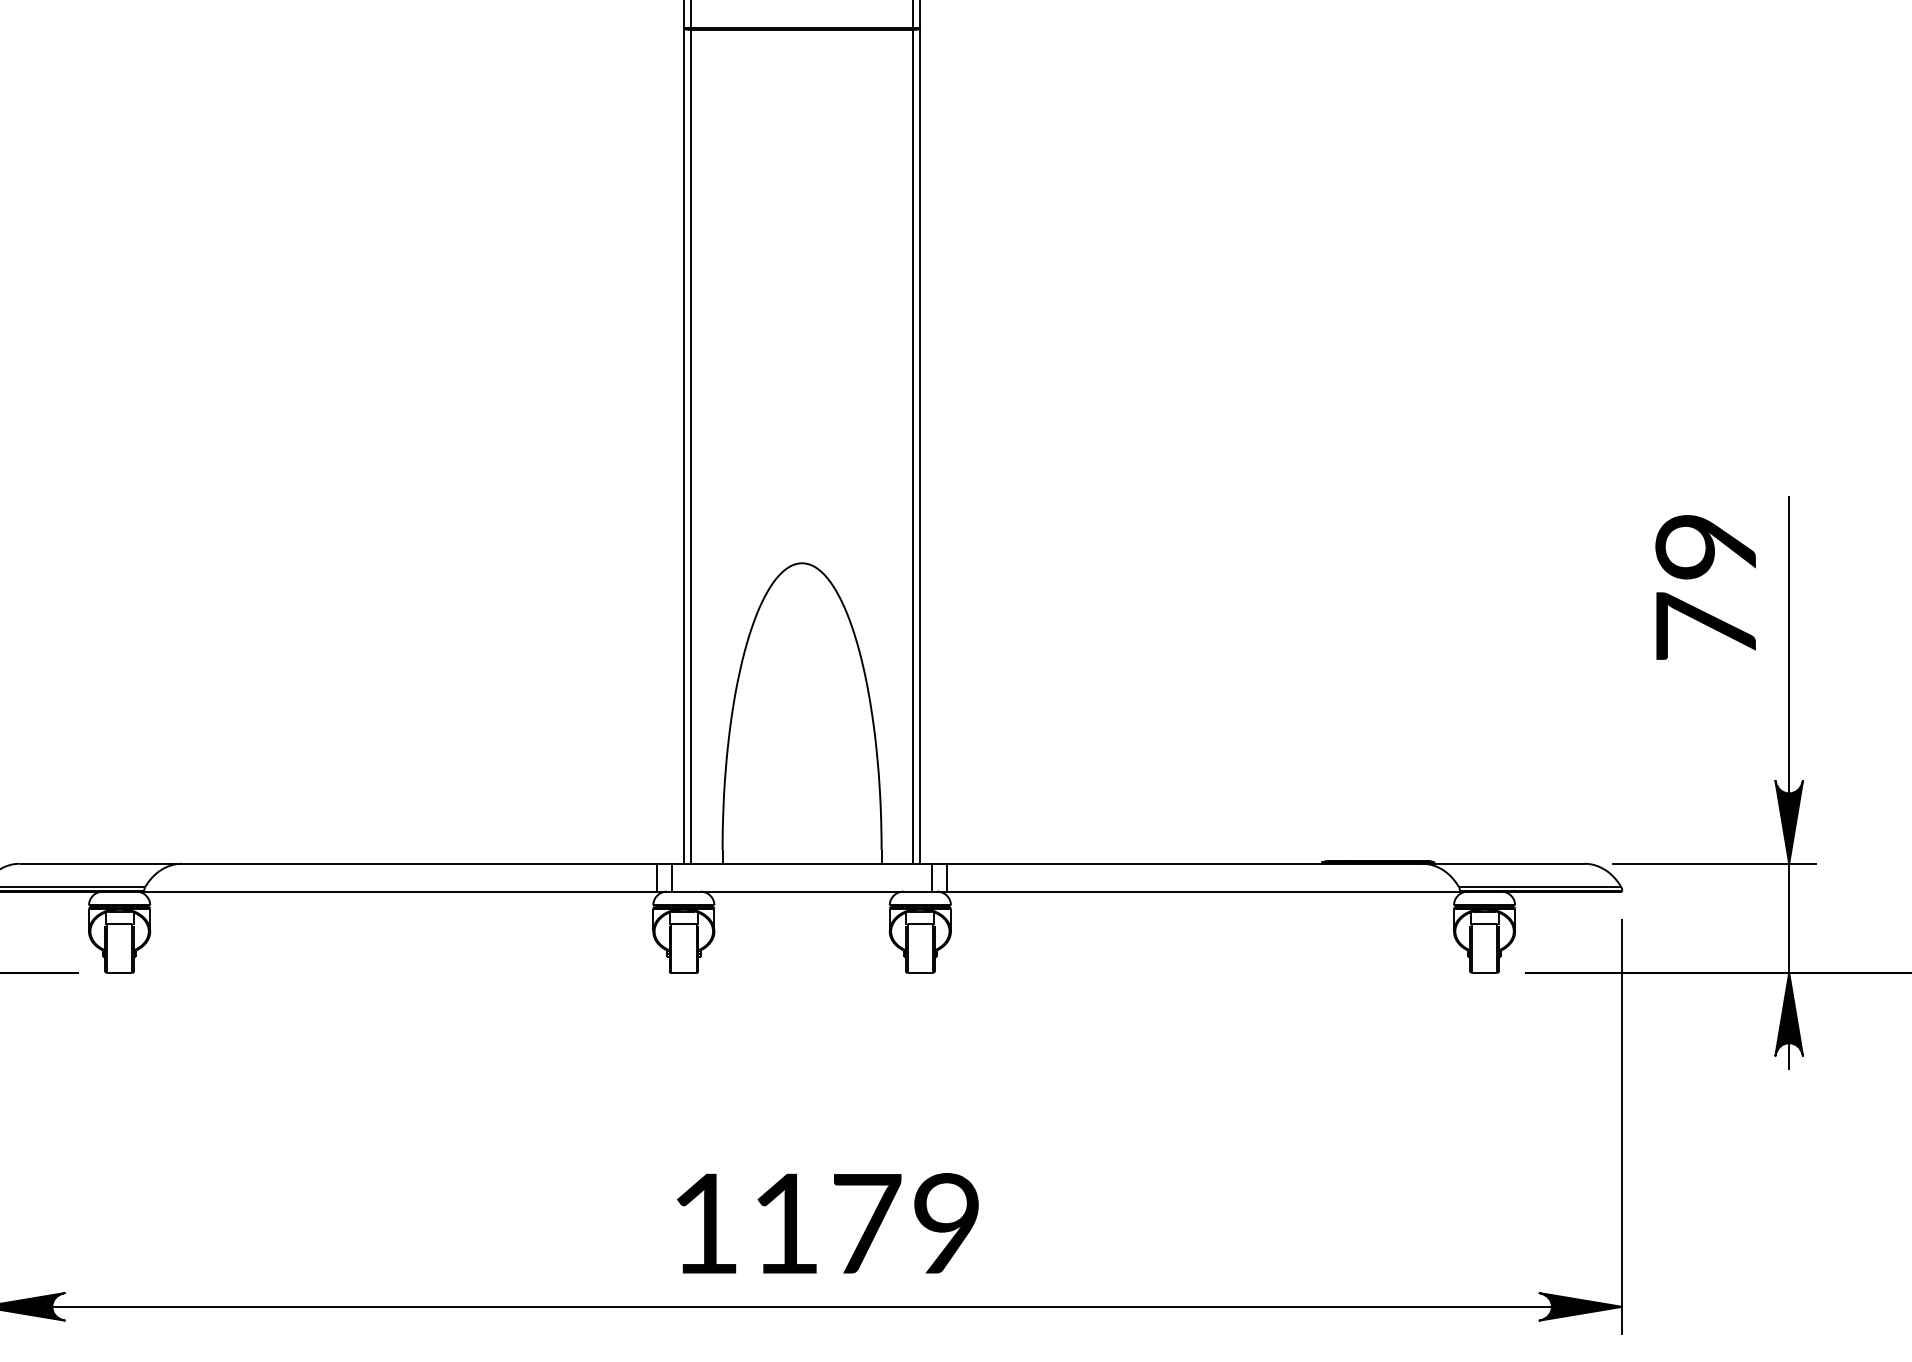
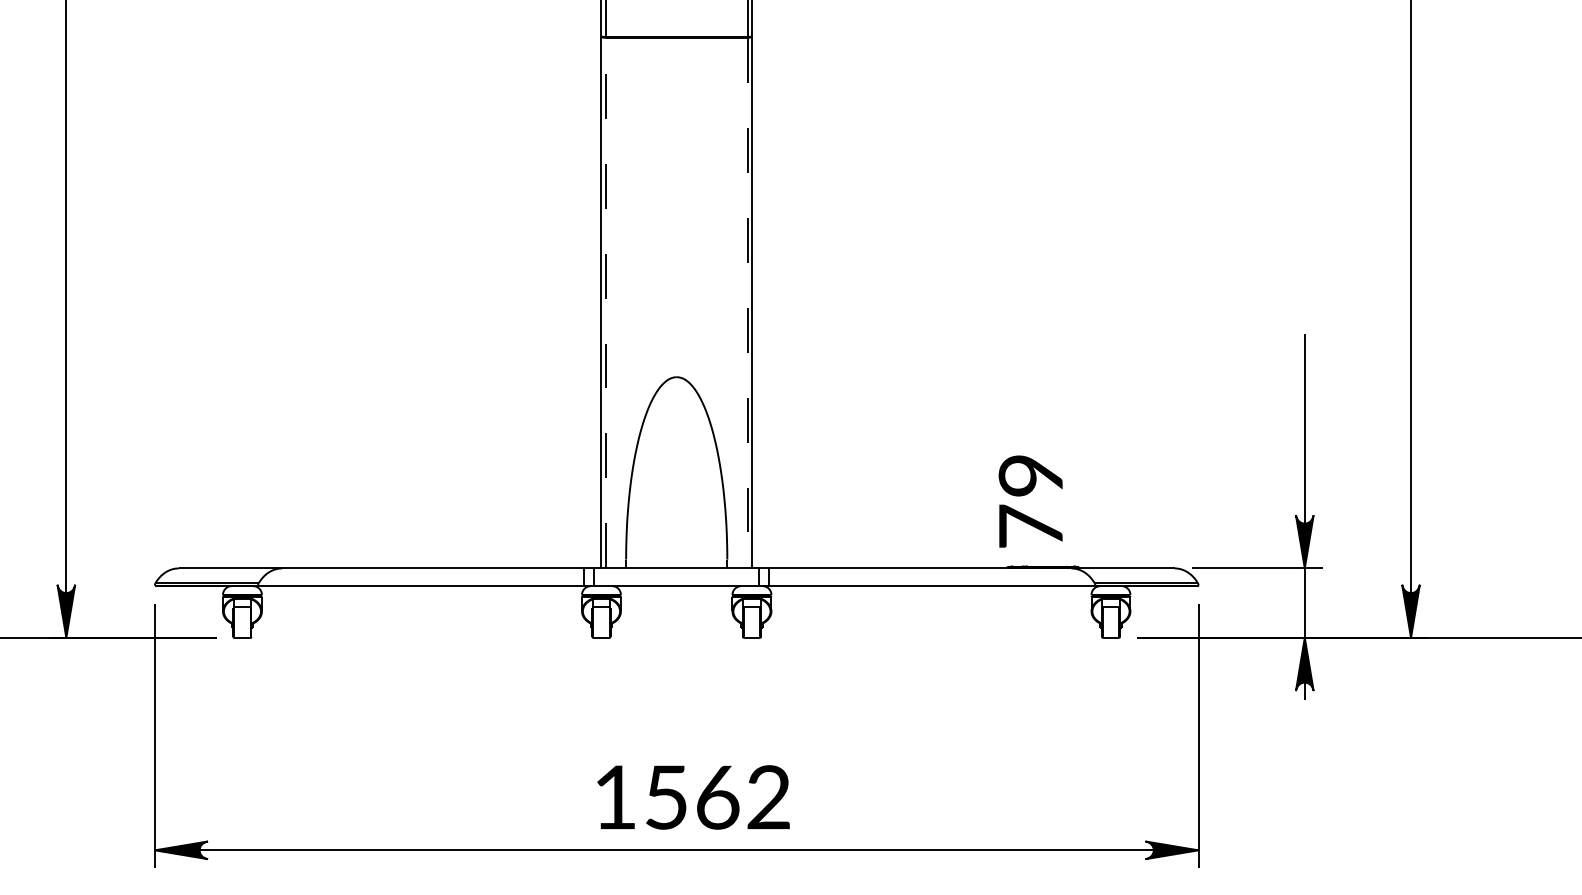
line: (690, 445) -> (605, 302), solid -> dashed
line: (913, 447) -> (747, 303), solid -> dashed
text: (1705, 587) -> (1030, 501), moved
text: (866, 1223) -> (717, 797), 1179 -> 1562

